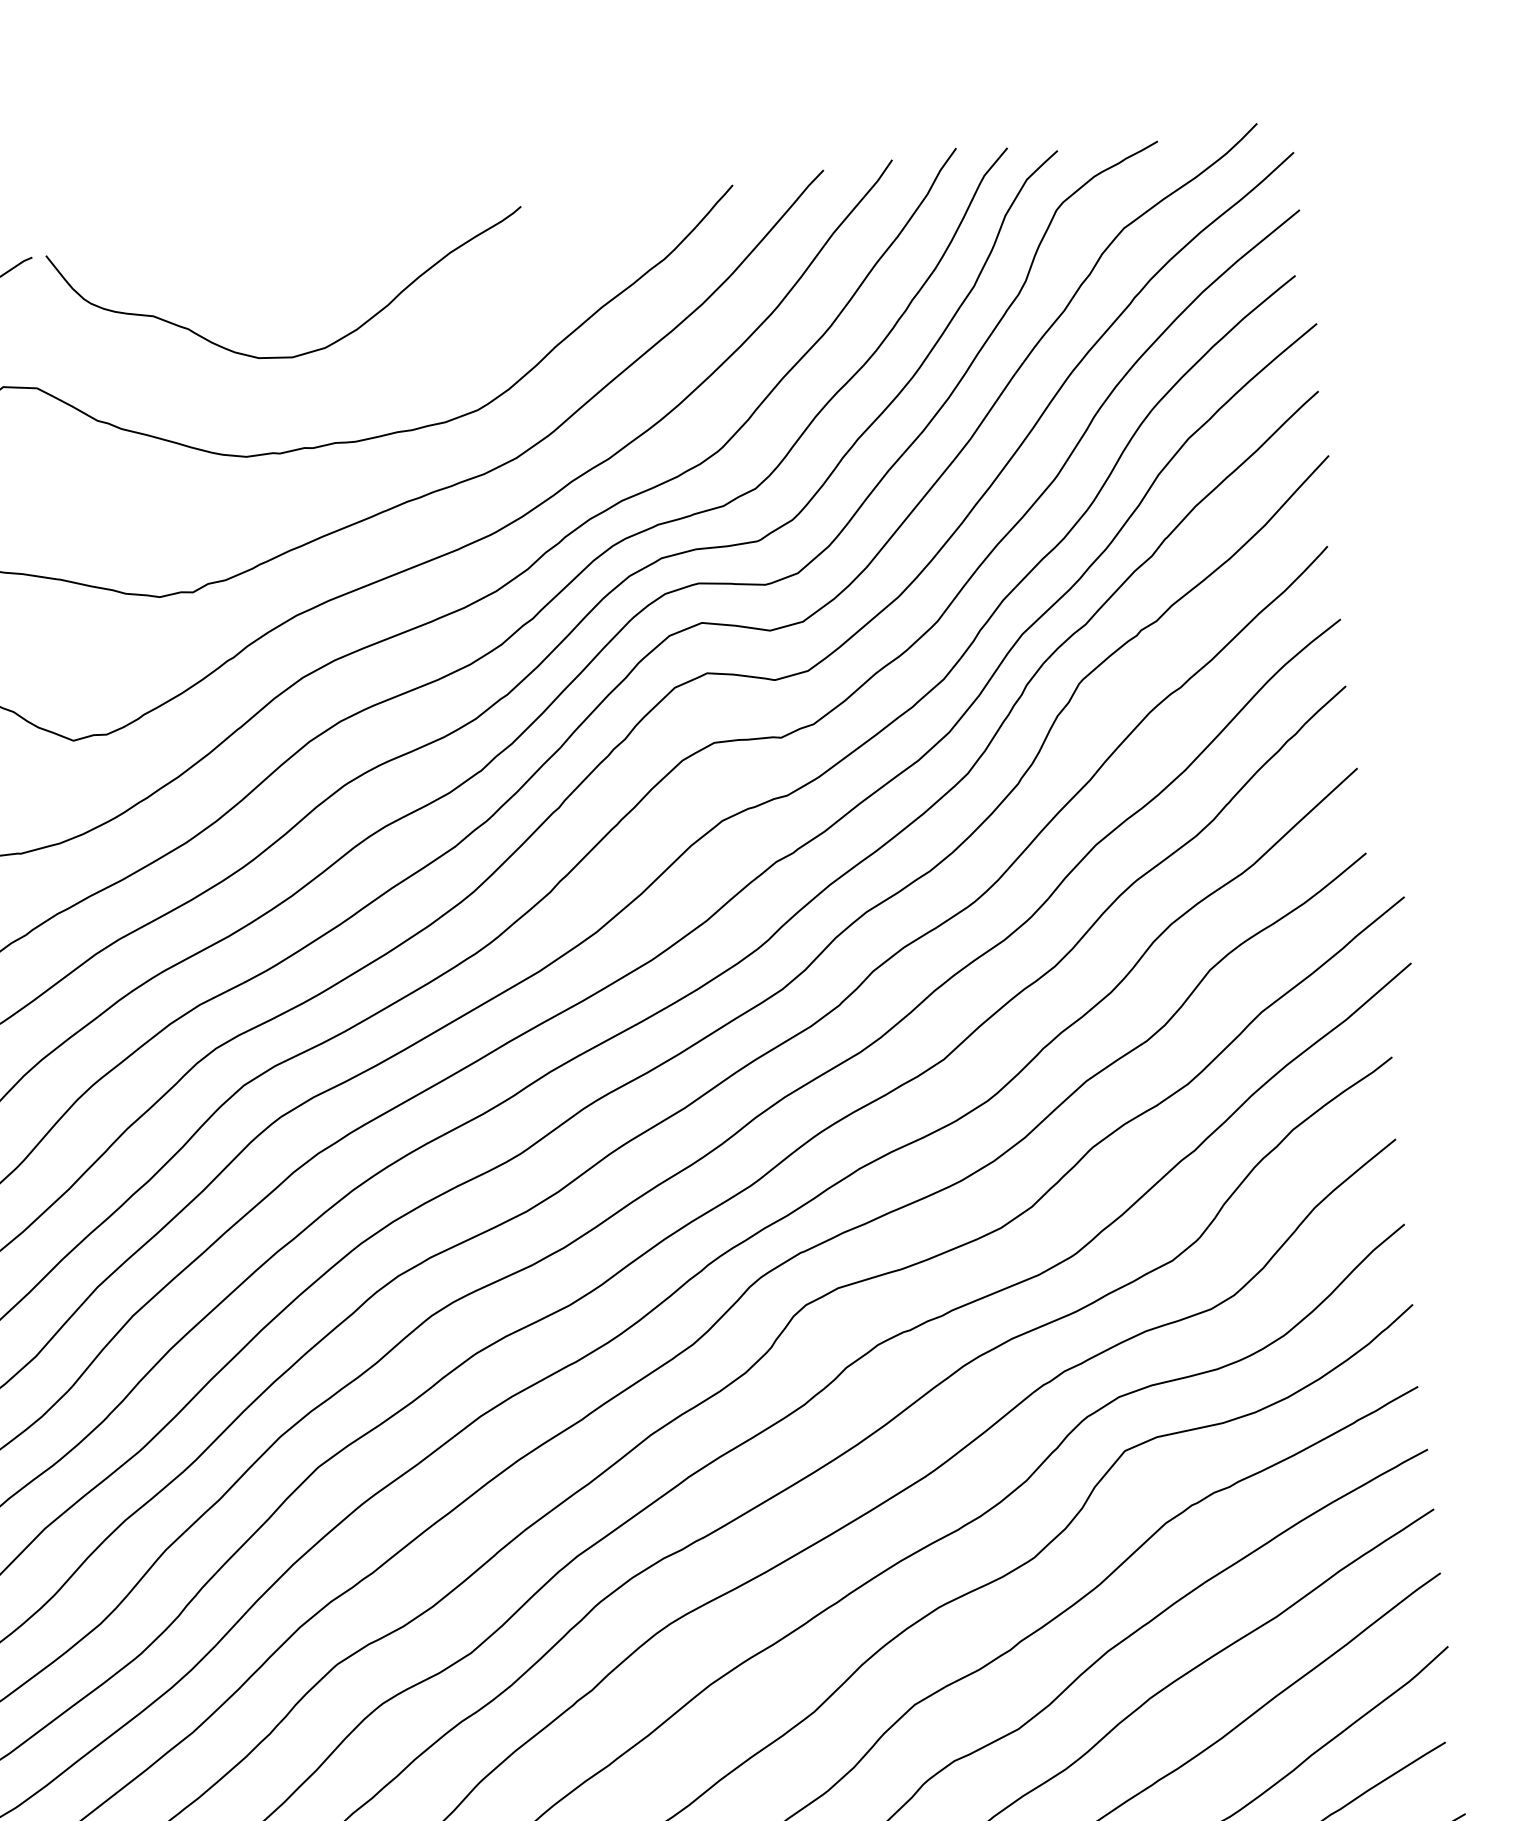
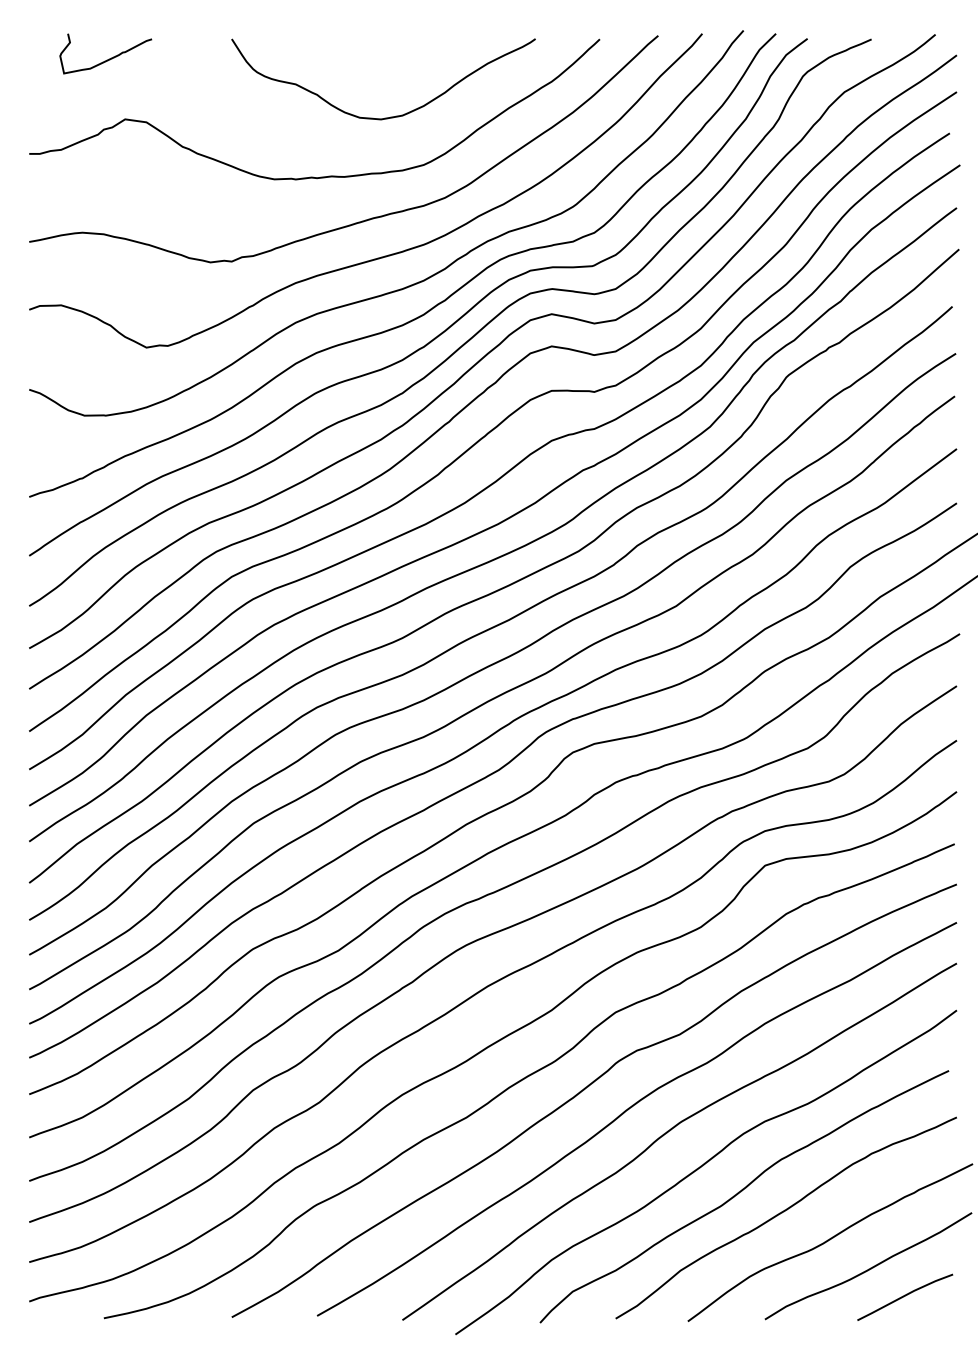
curve: (306, 351) -> (390, 116), moved

